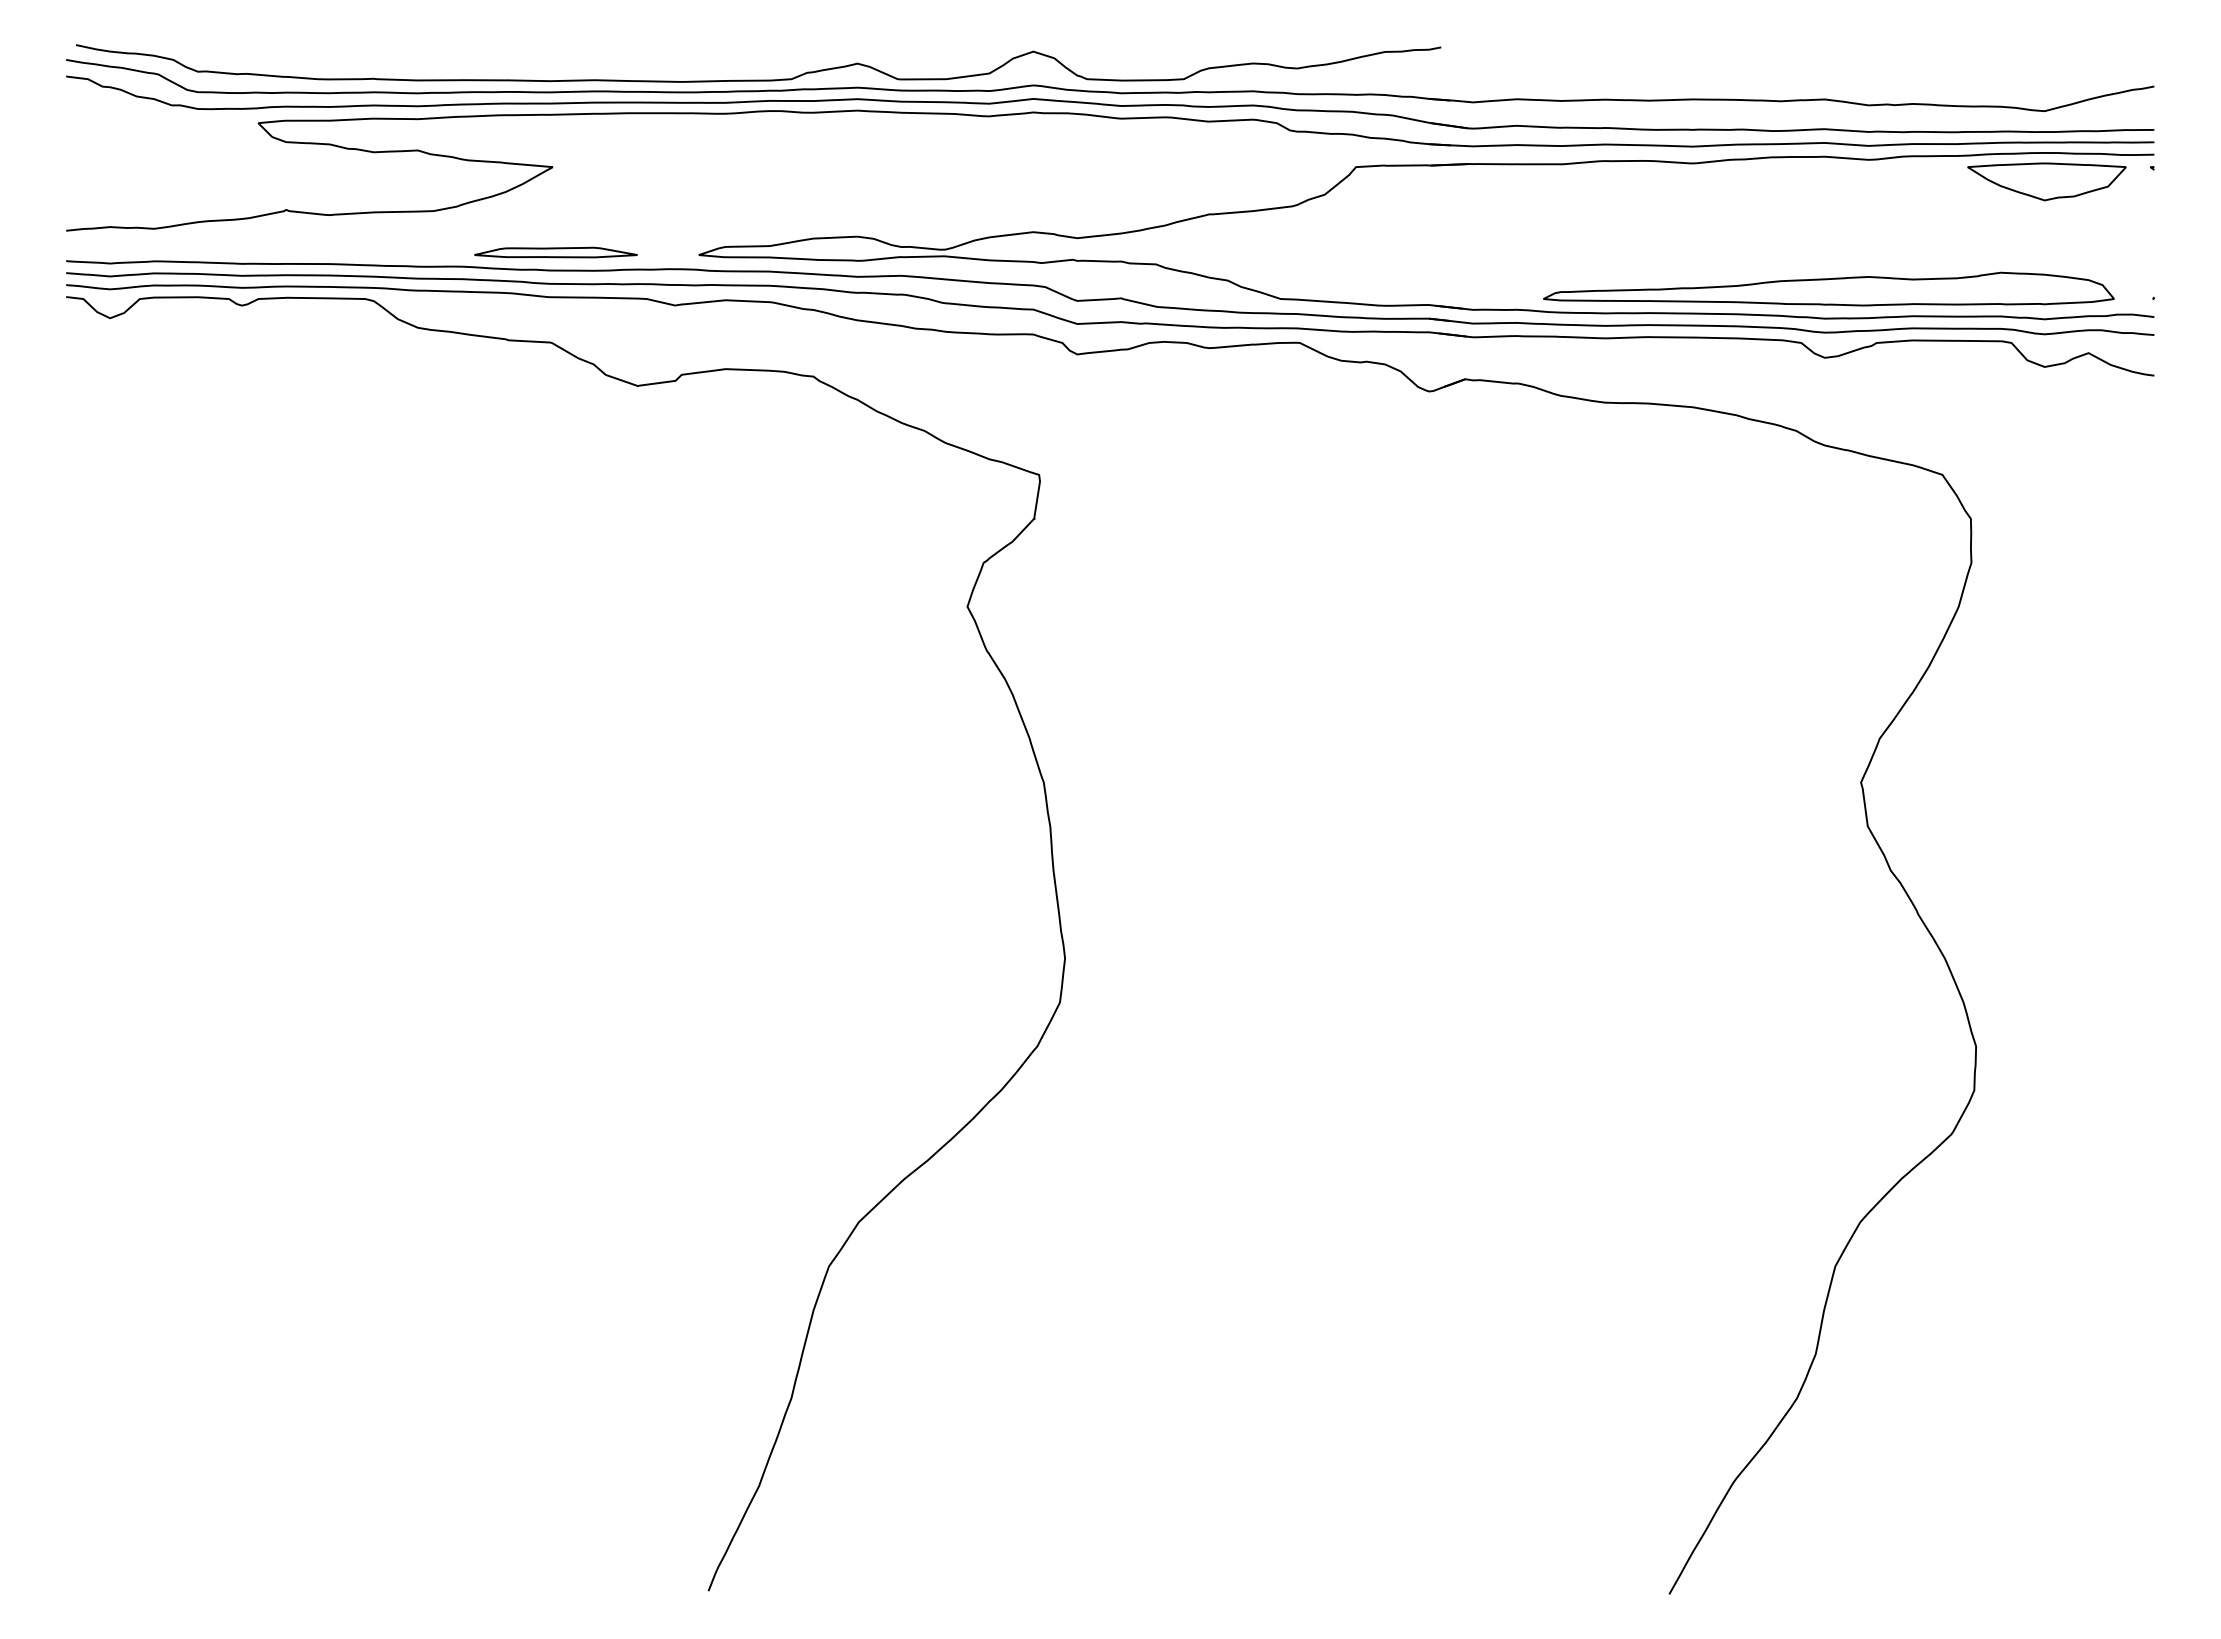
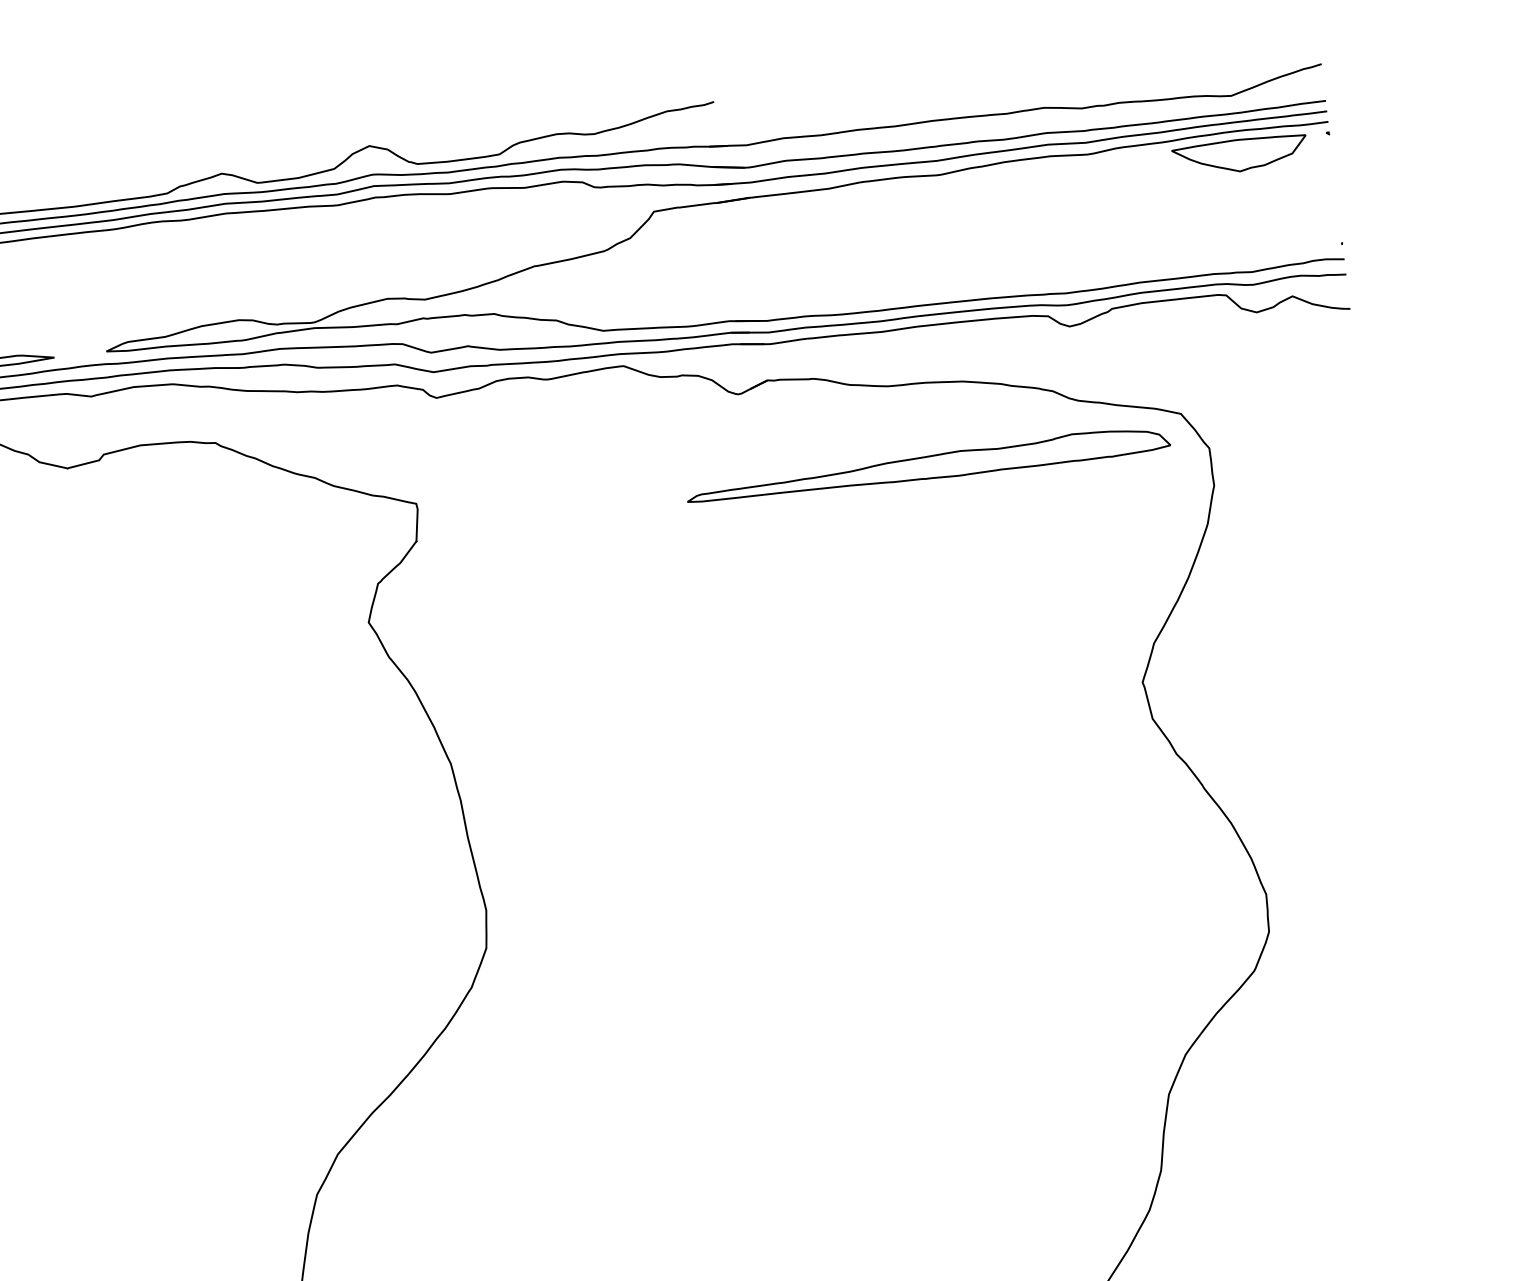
part: (1828, 288) -> (927, 464), moved

